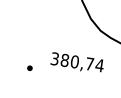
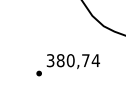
text: (76, 62) -> (72, 61), moved

